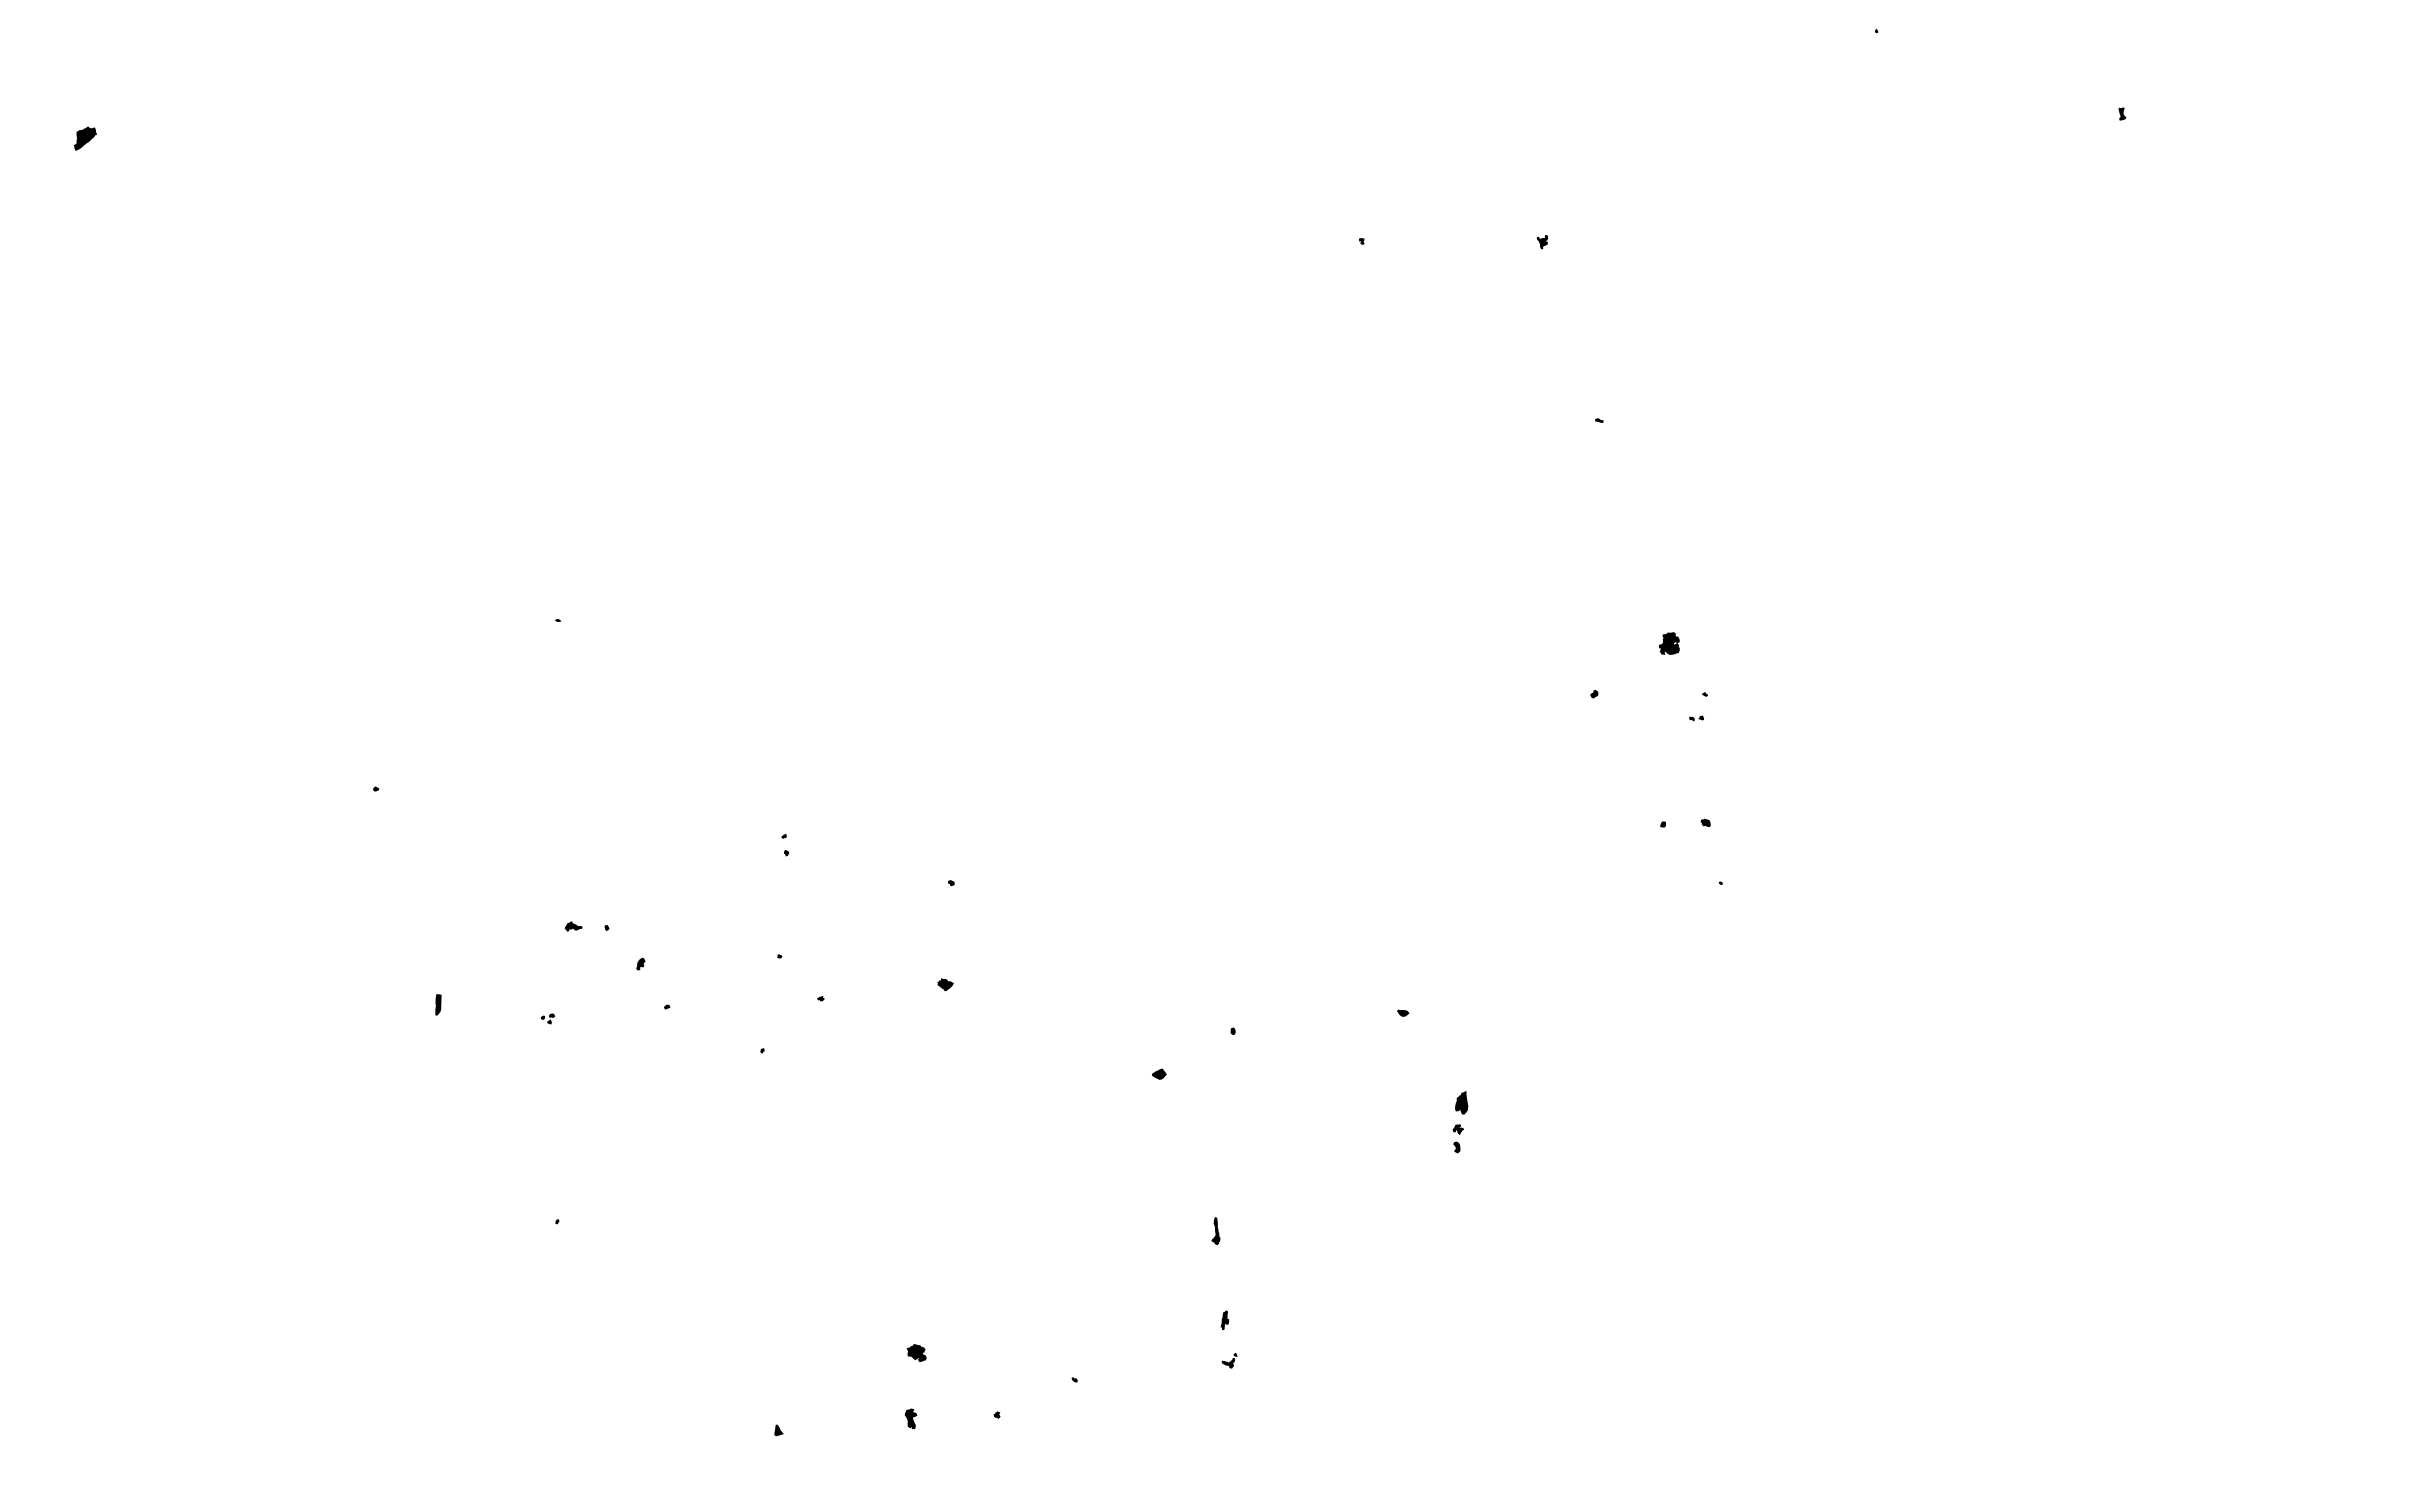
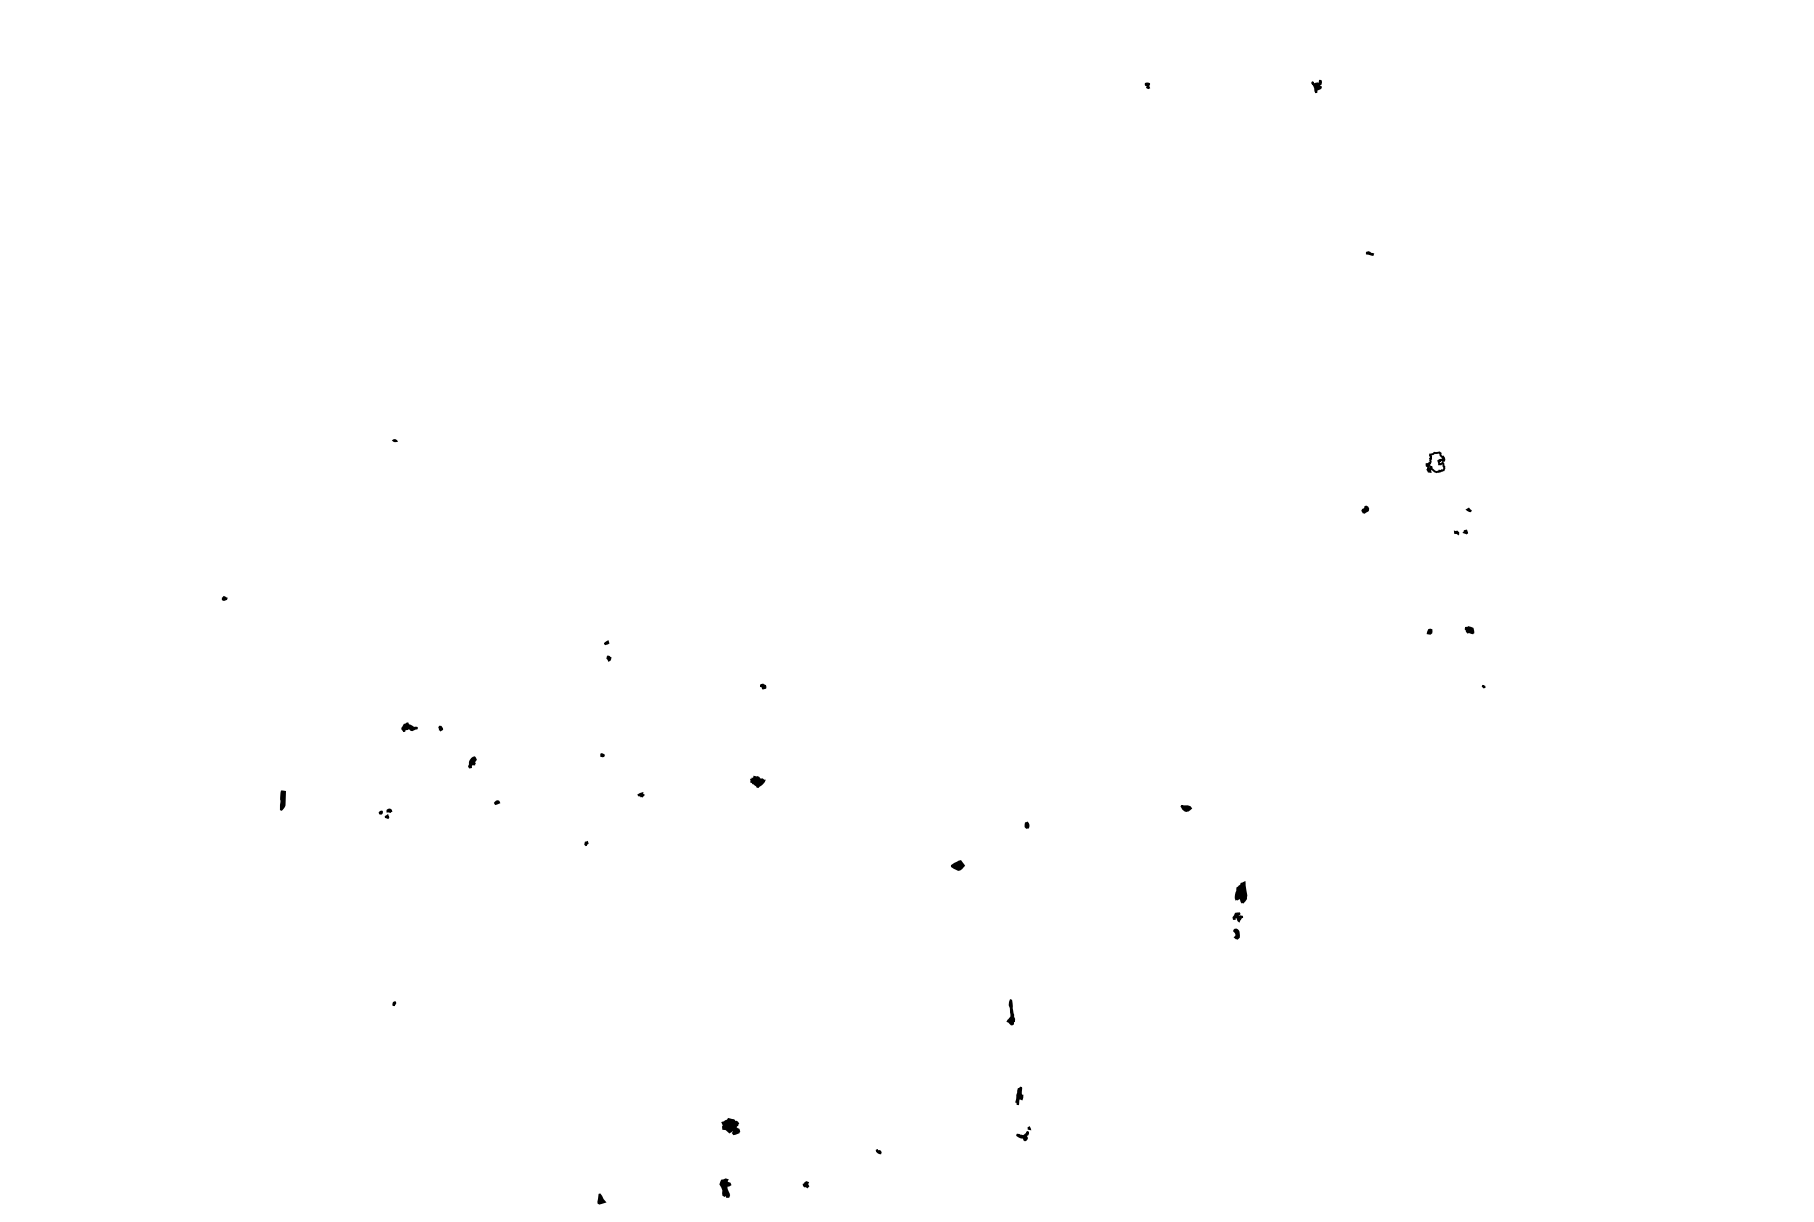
fill: (1668, 643) -> (1434, 462), removed

